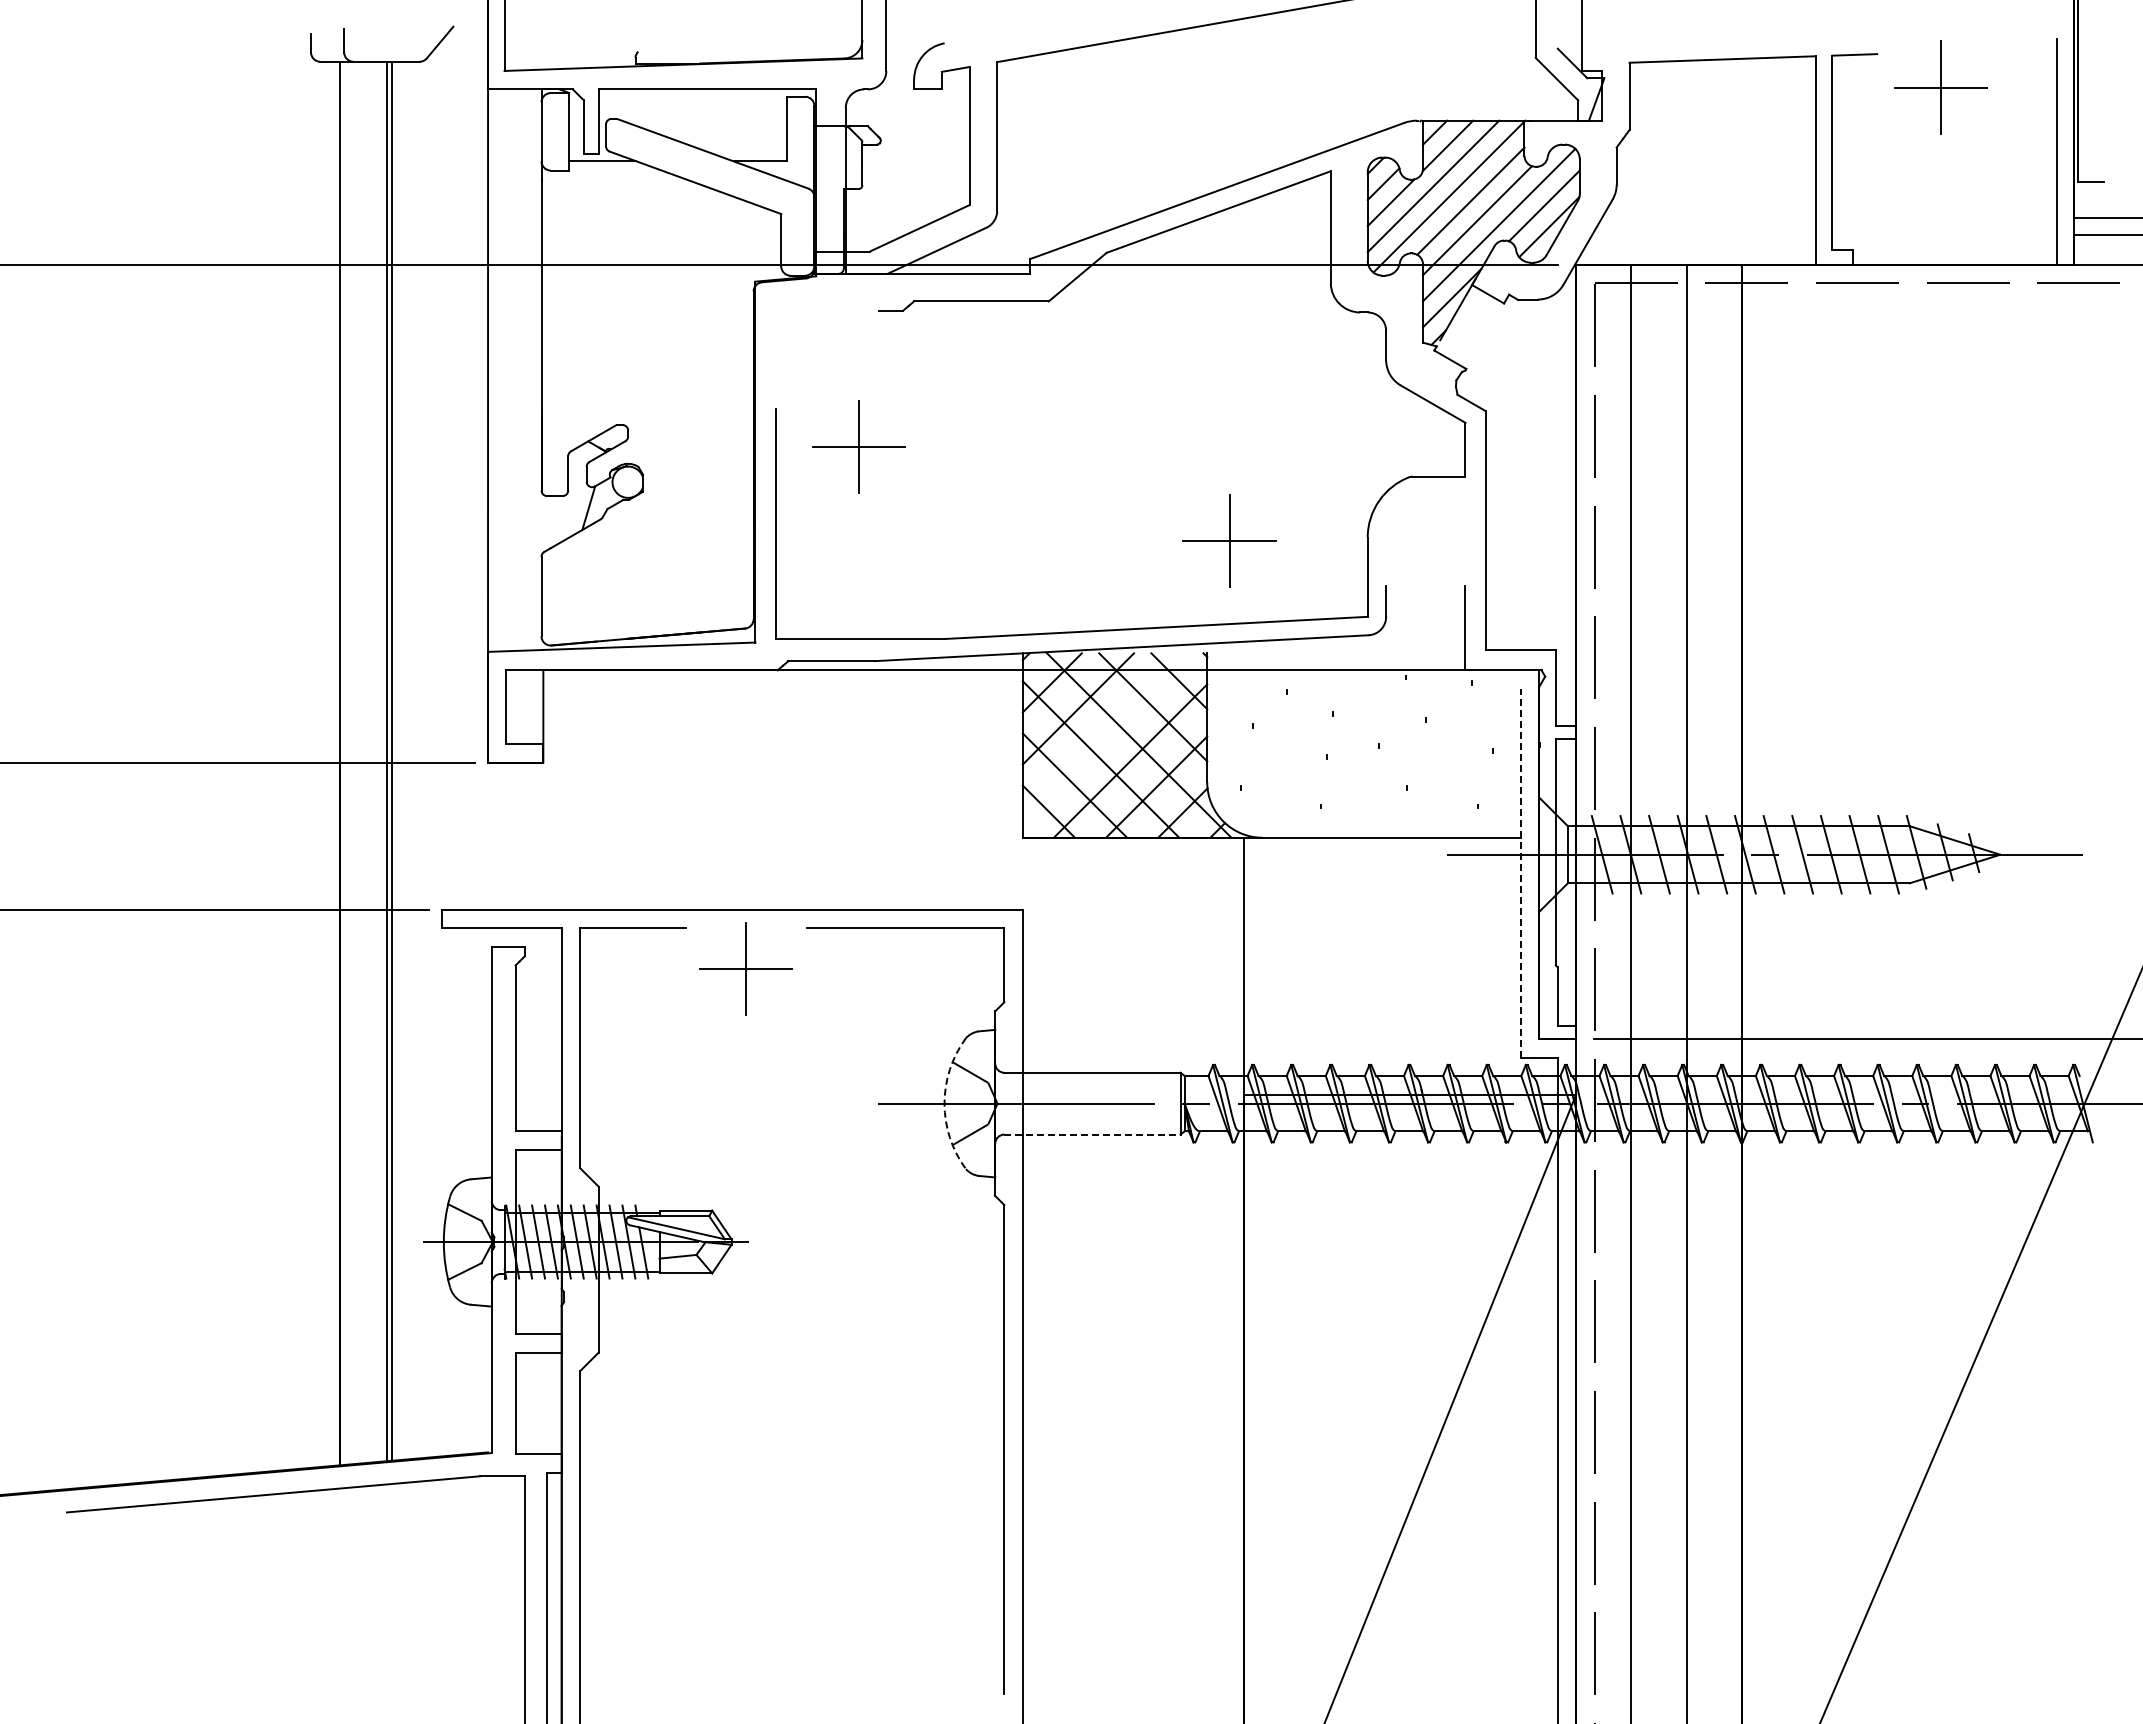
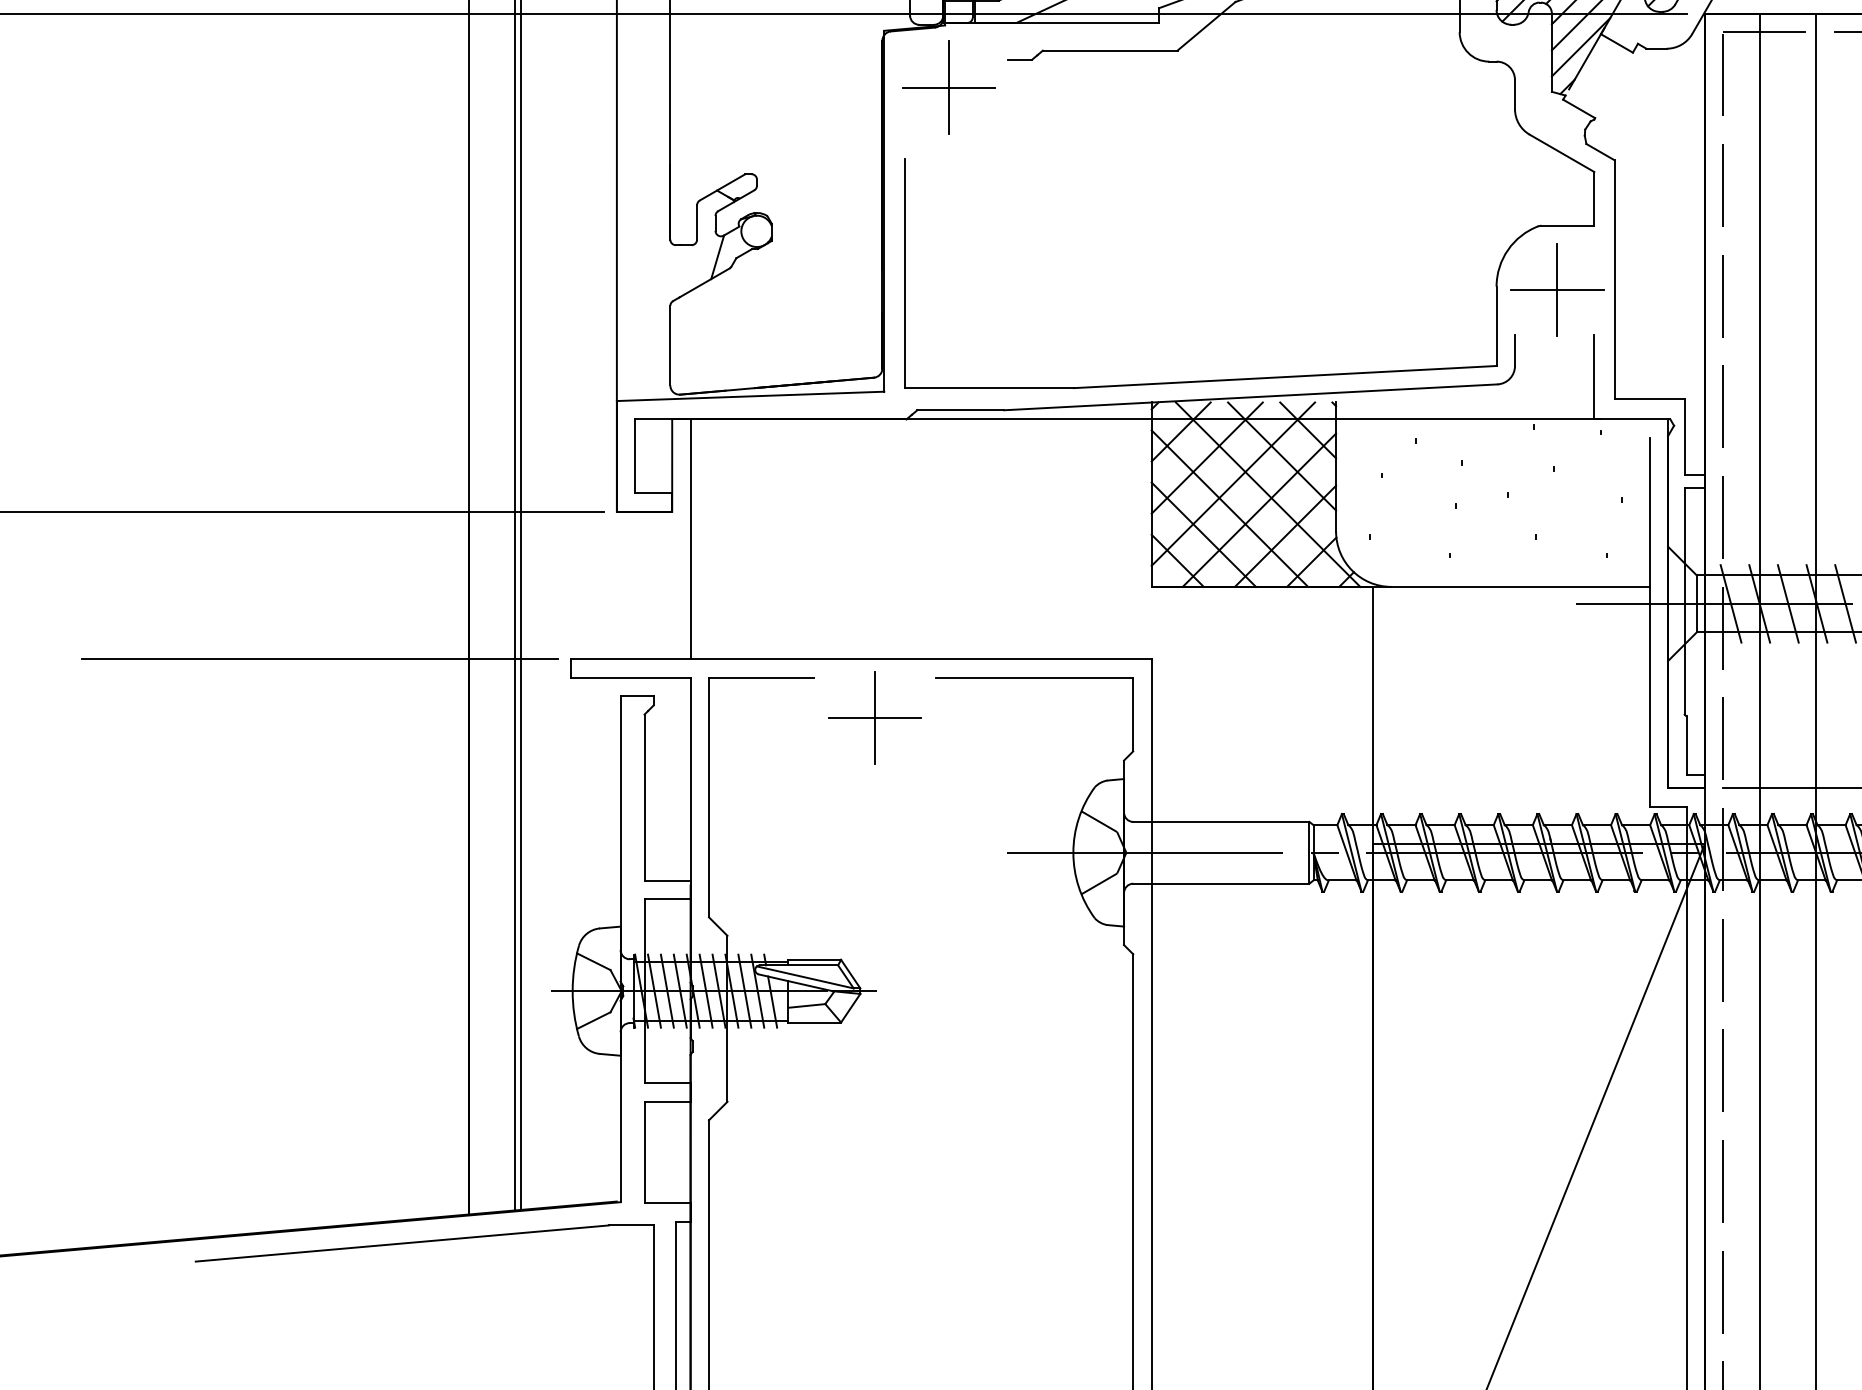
part: (858, 446) -> (948, 86), moved
part: (1229, 540) -> (1557, 289), moved
line: (1104, 734) -> (1233, 483), added
line: (561, 790) -> (690, 539), added
line: (1520, 872) -> (1649, 621), dashed -> solid
arc: (944, 1103) -> (1073, 852), dashed -> solid
line: (1093, 1134) -> (1222, 883), dashed -> solid

